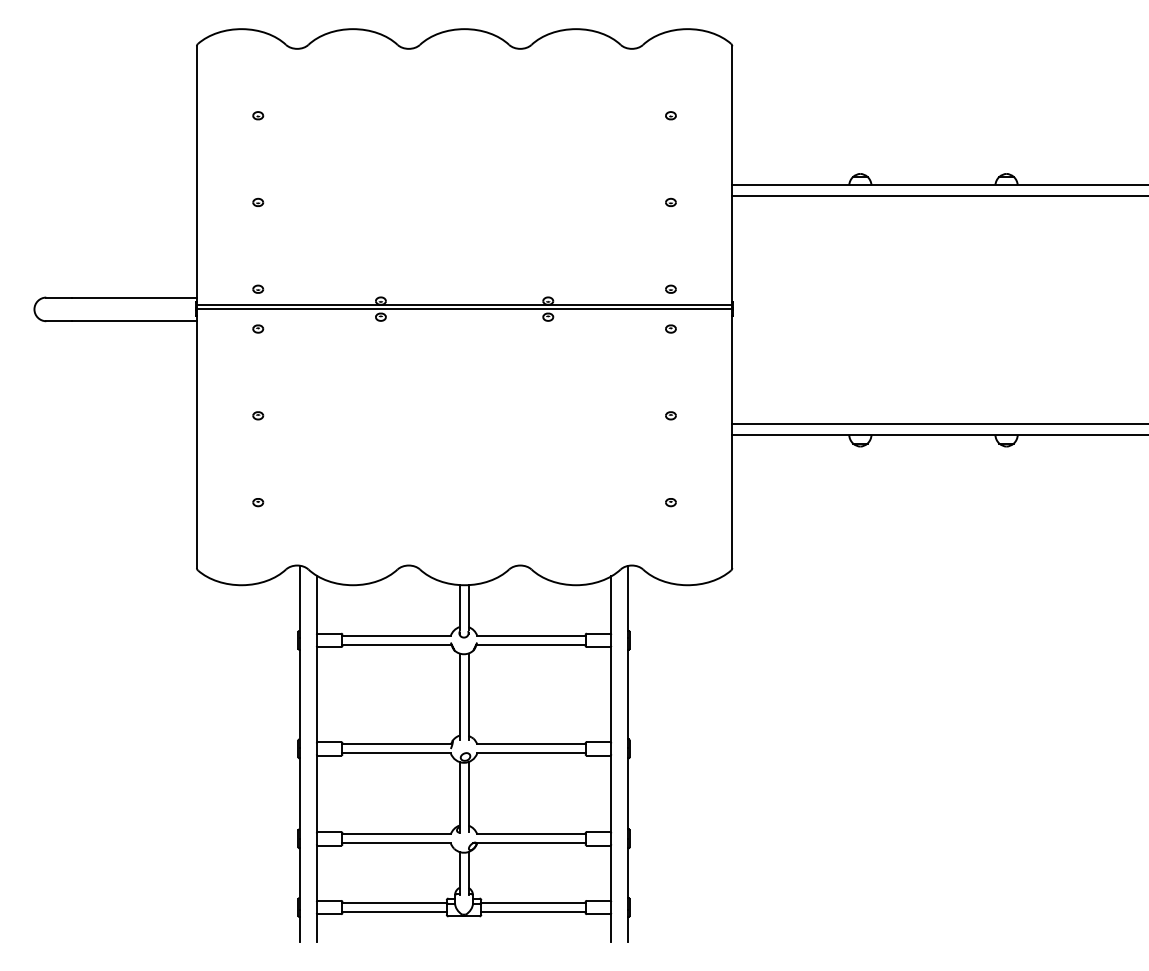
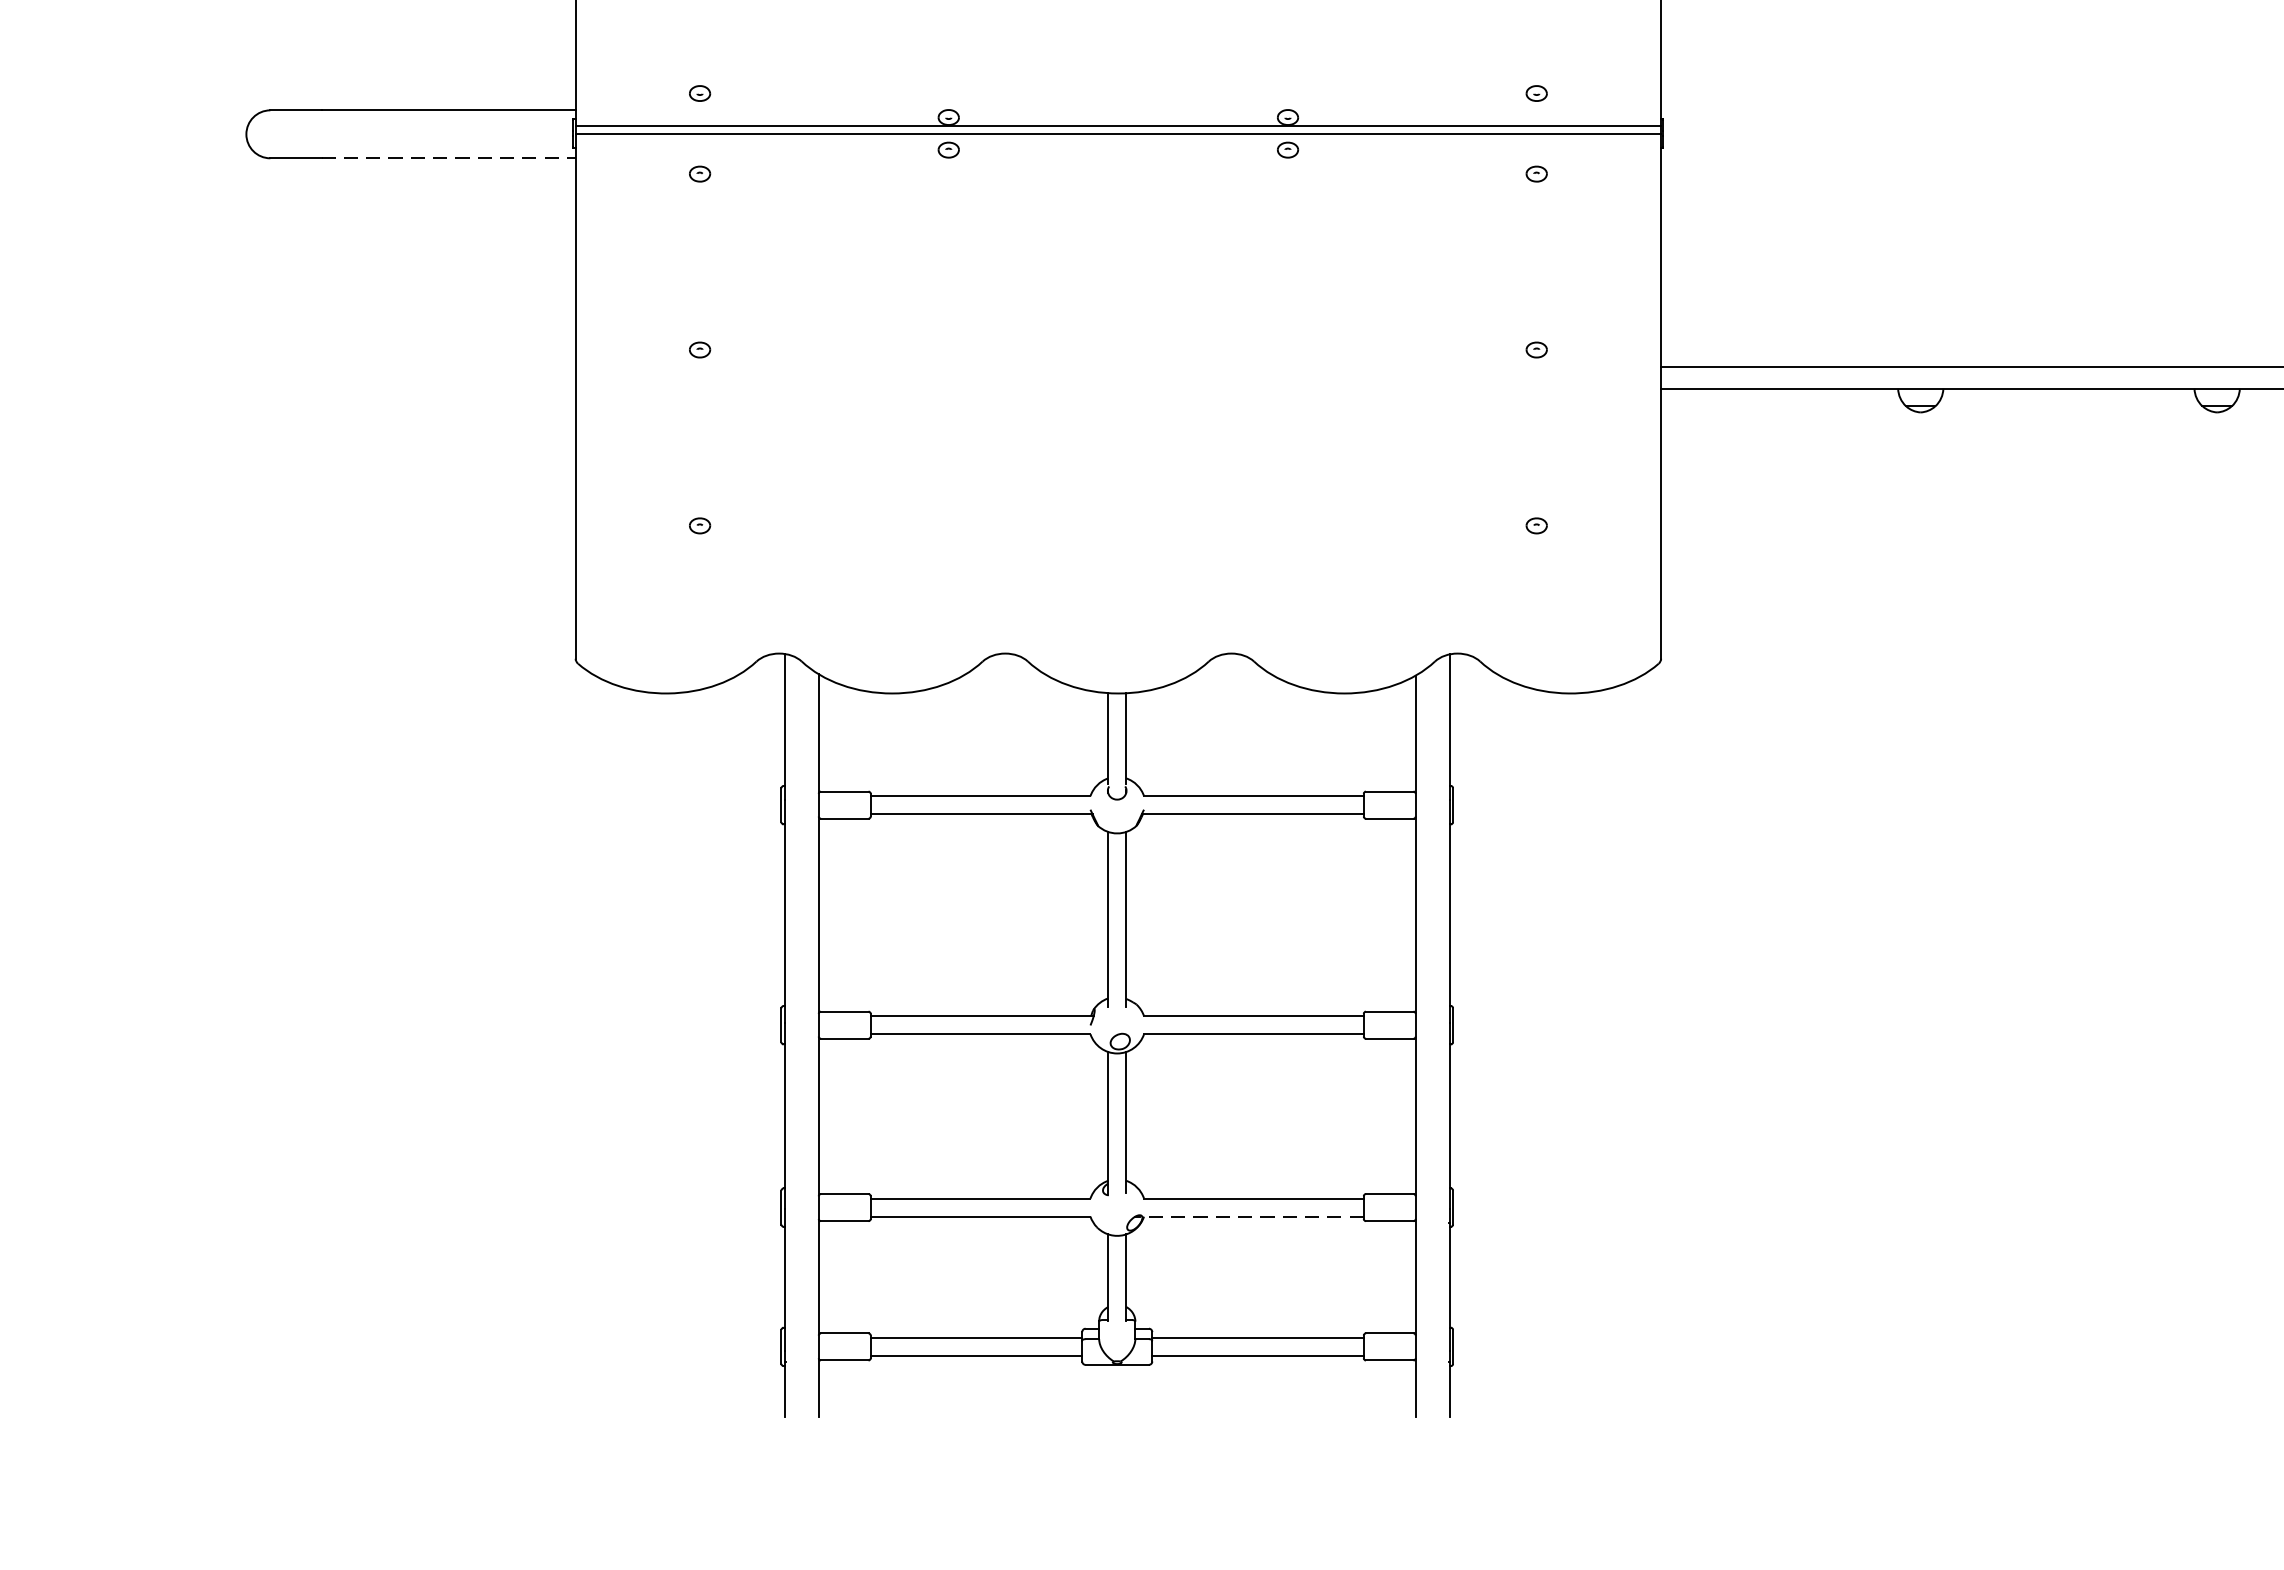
line: (134, 321) -> (449, 158), solid -> dashed
line: (530, 843) -> (1252, 1217), solid -> dashed

